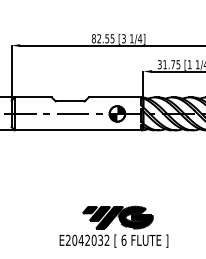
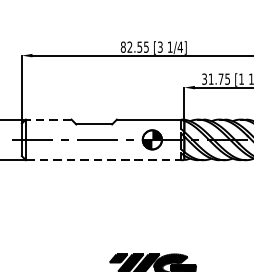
line: (32, 97) -> (47, 119), solid -> dashed
line: (78, 130) -> (104, 160), solid -> dashed

